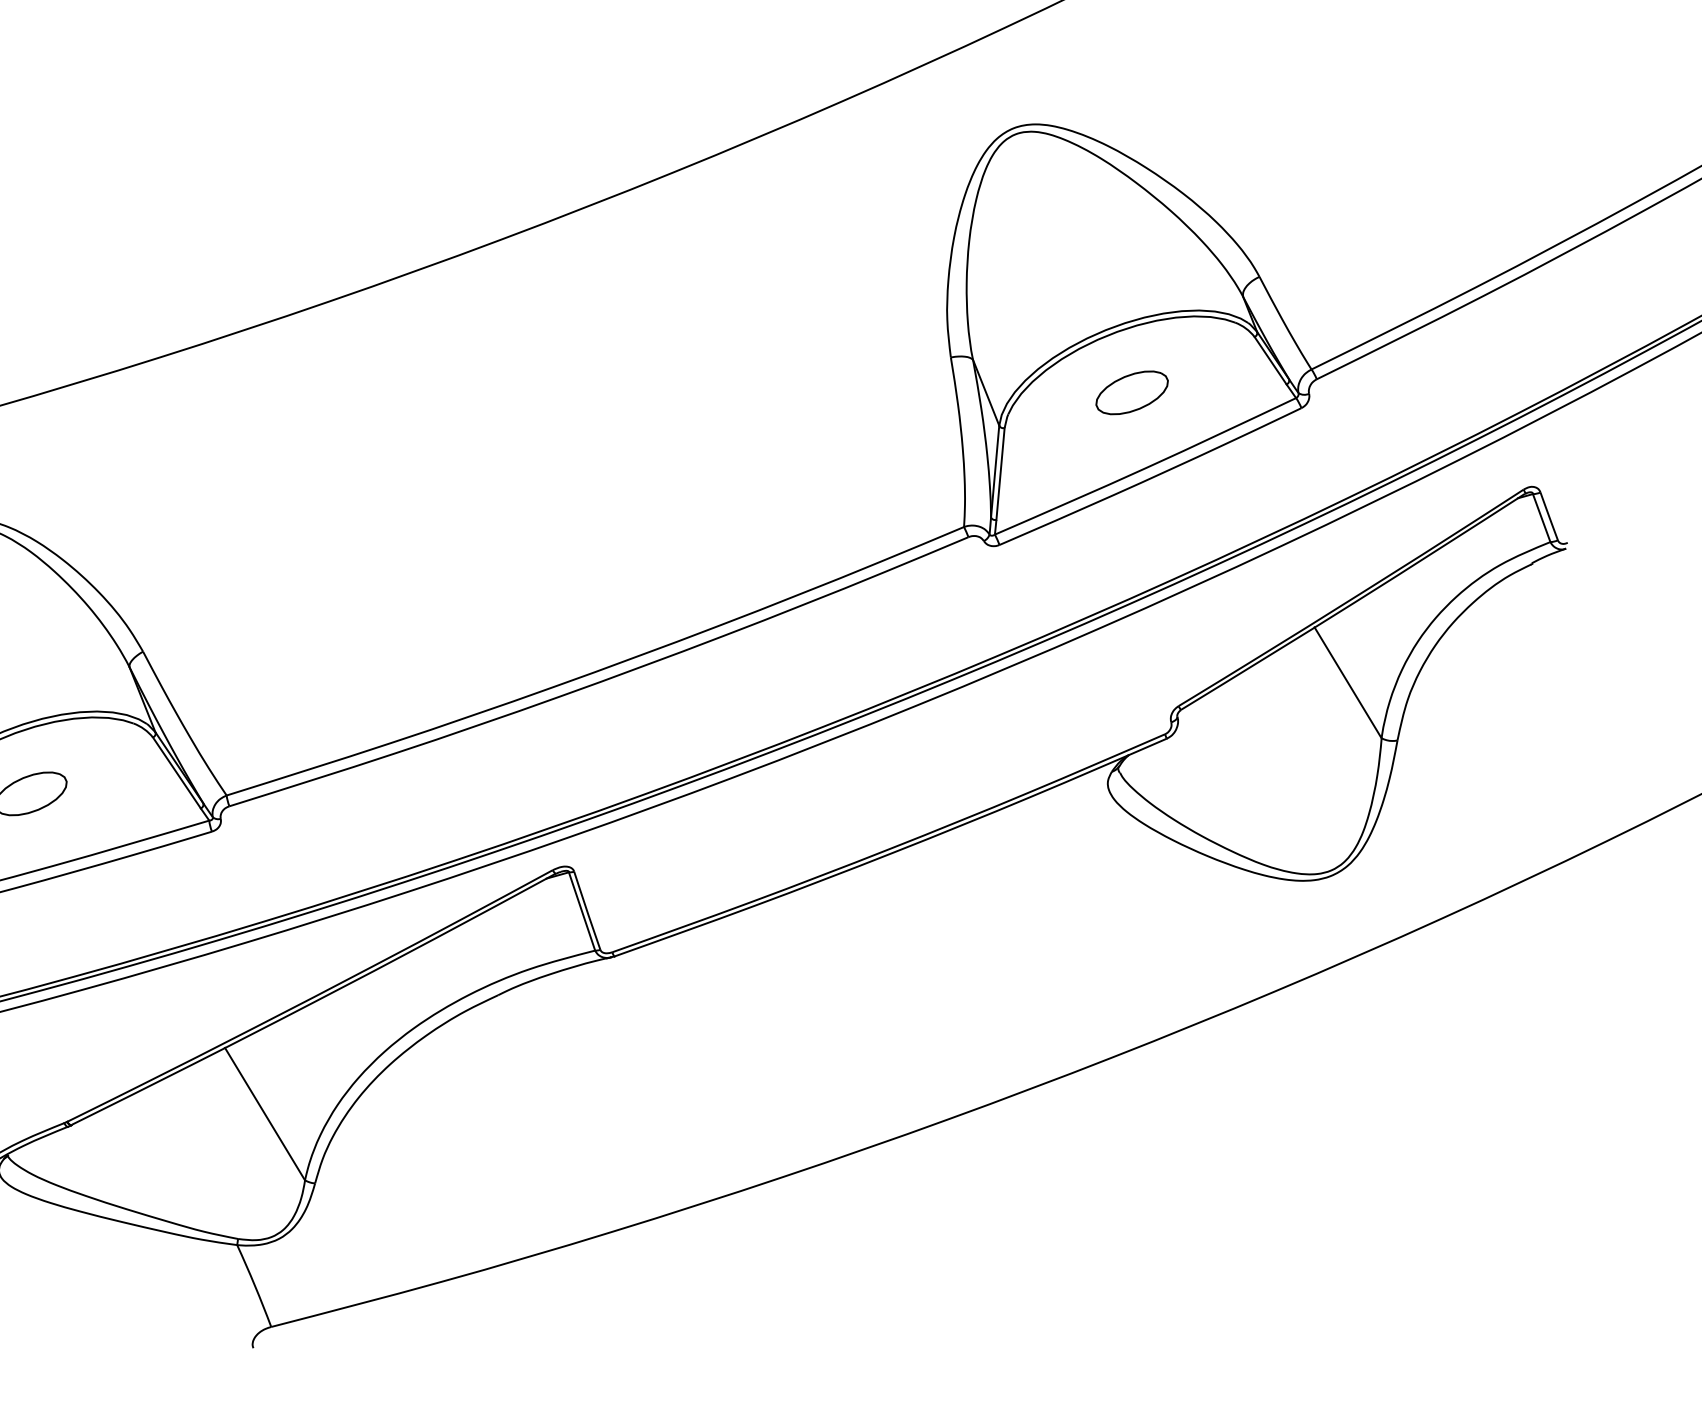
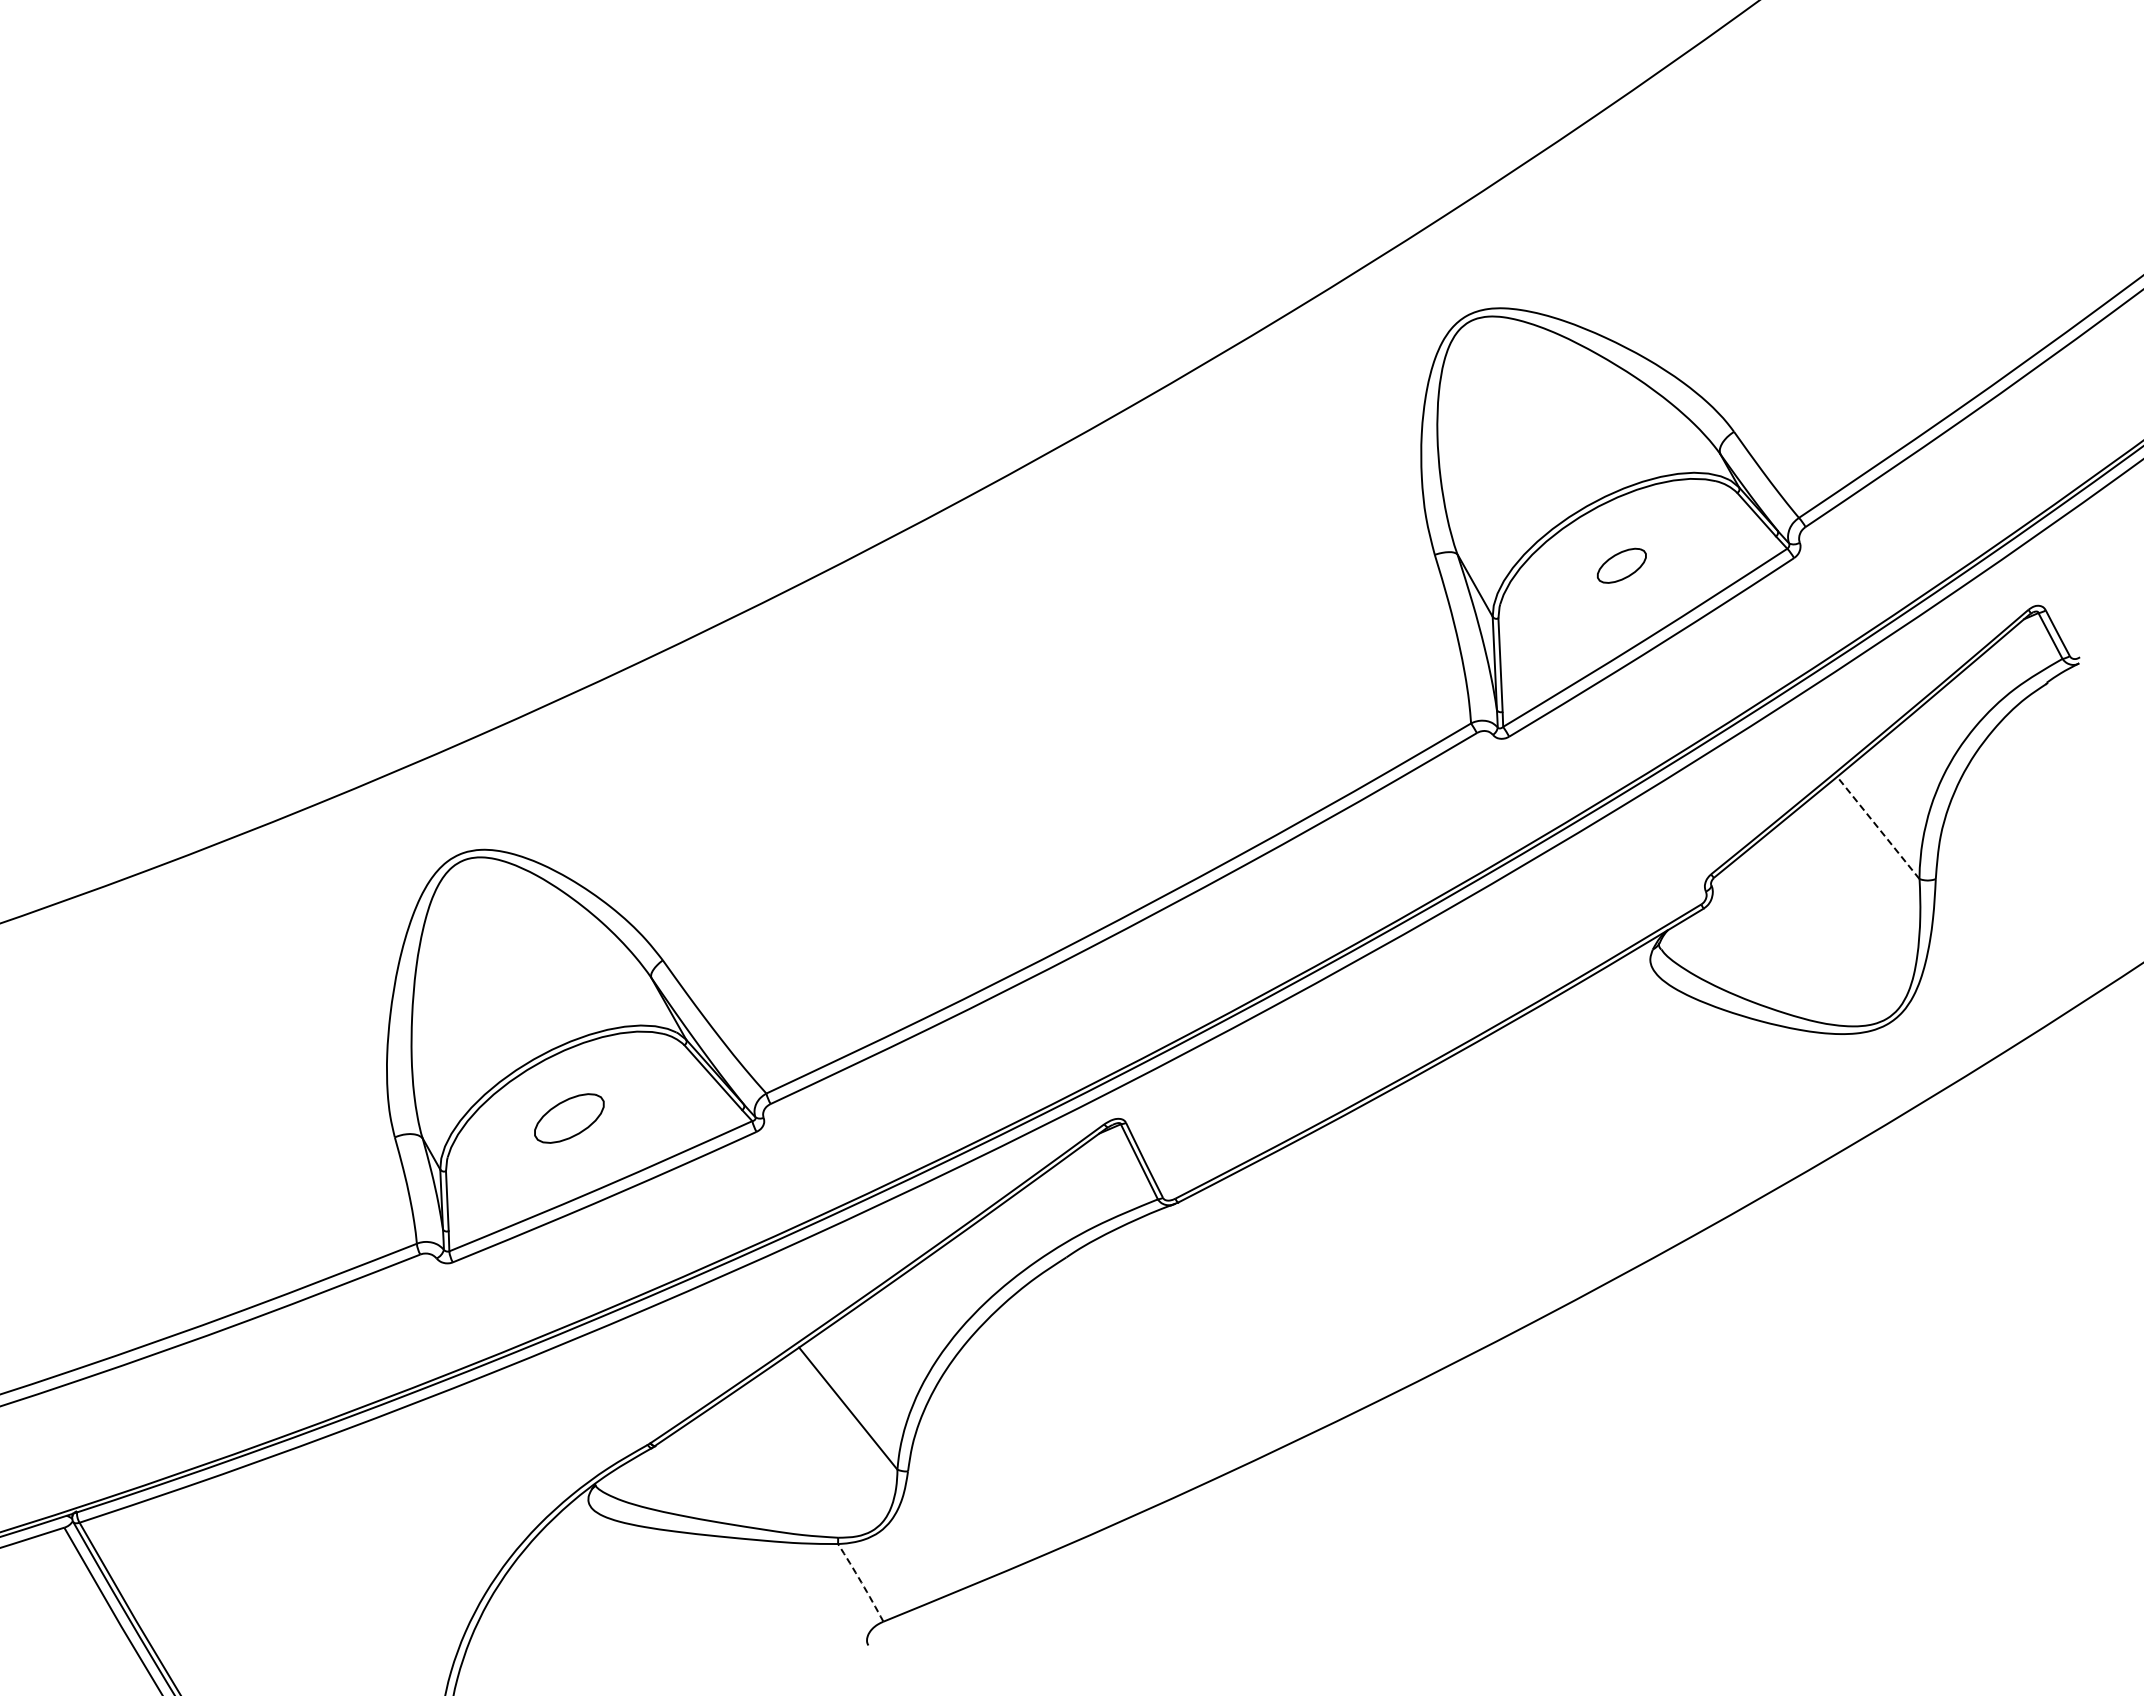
part: (1131, 392) -> (1621, 565), size x0.7
line: (1348, 682) -> (1878, 827), solid -> dashed
arc: (254, 1285) -> (861, 1582), solid -> dashed

